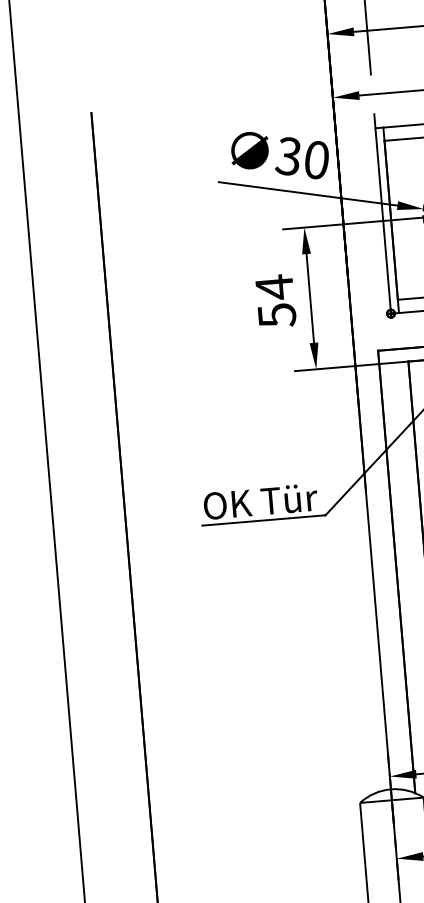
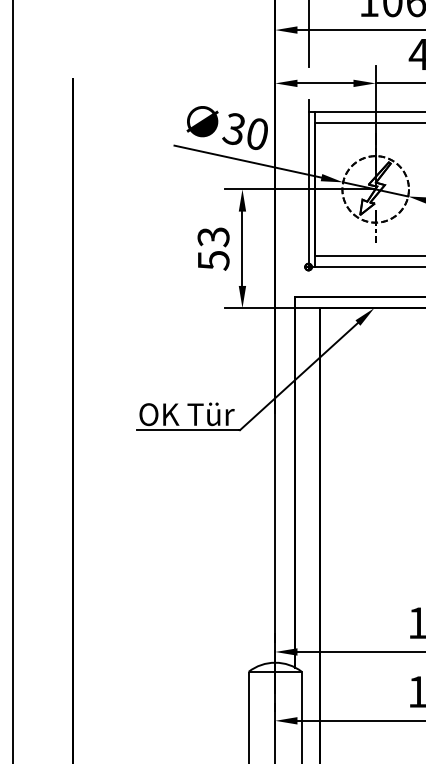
text: (274, 286) -> (213, 236), 54 -> 53

